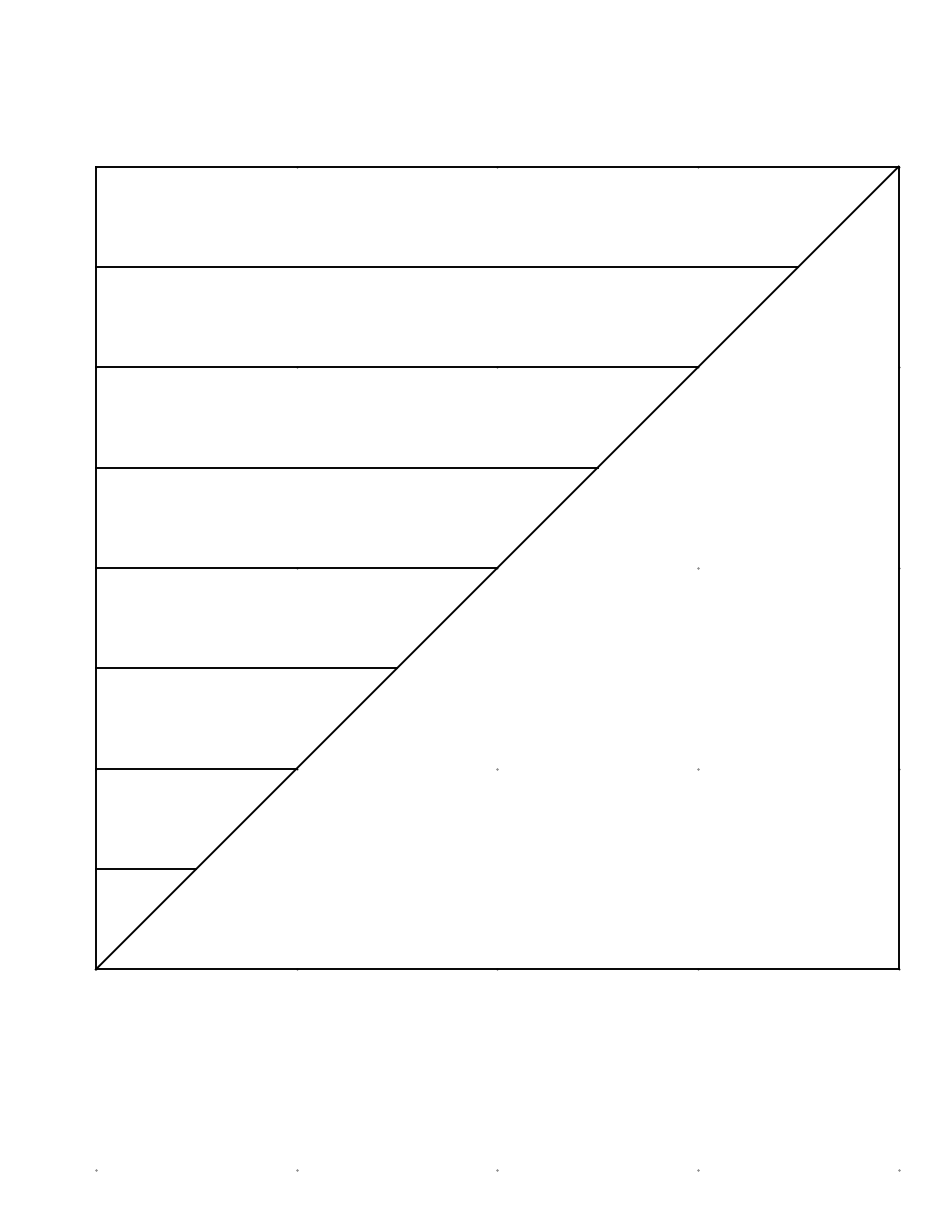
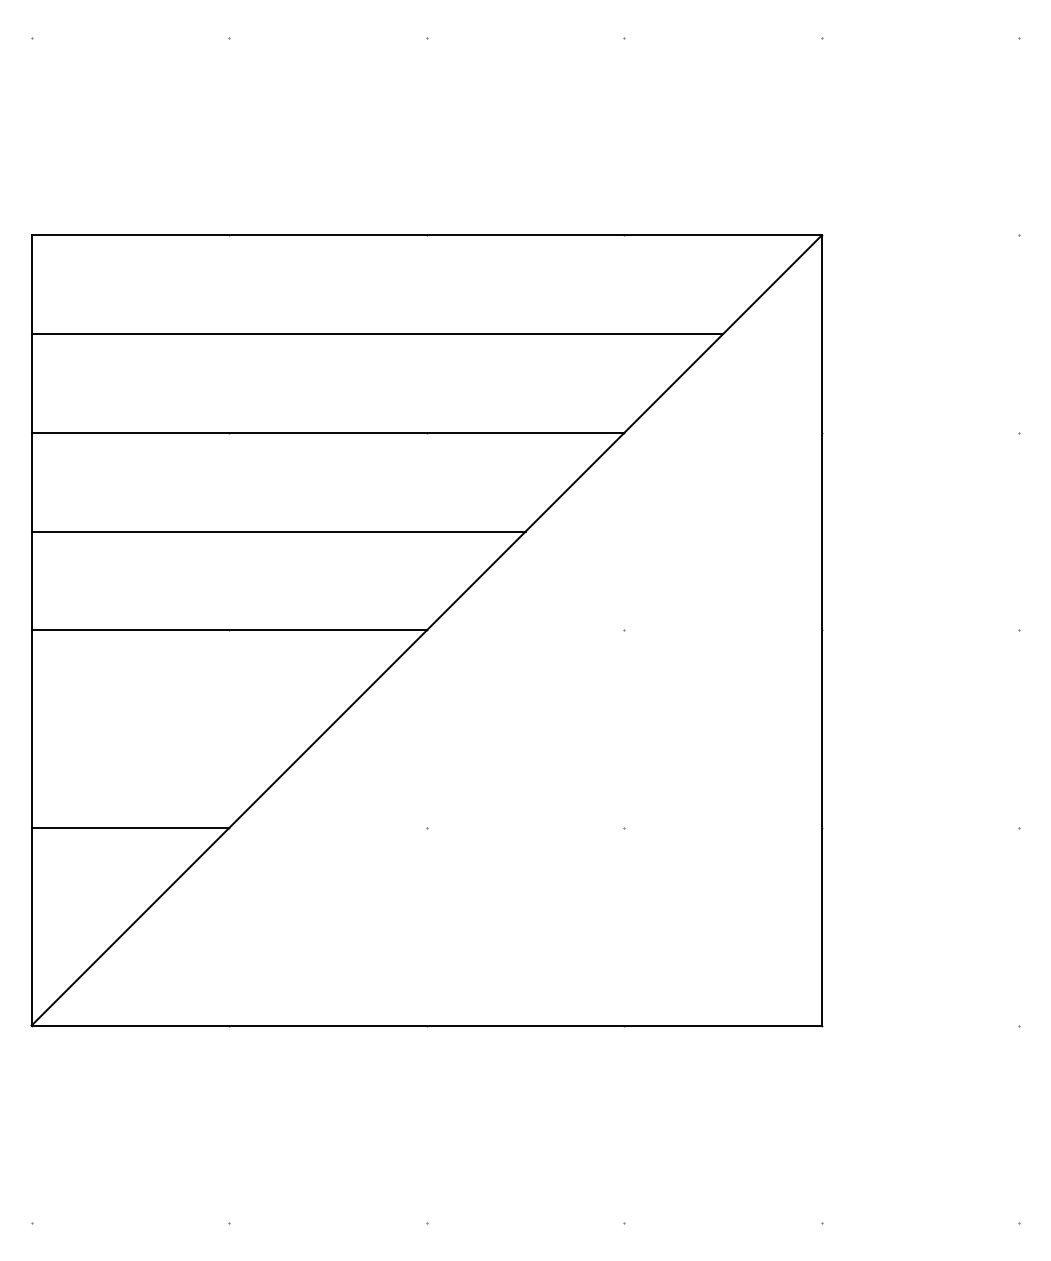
line: (246, 668) -> (179, 729), removed
line: (145, 868) -> (80, 926), removed

